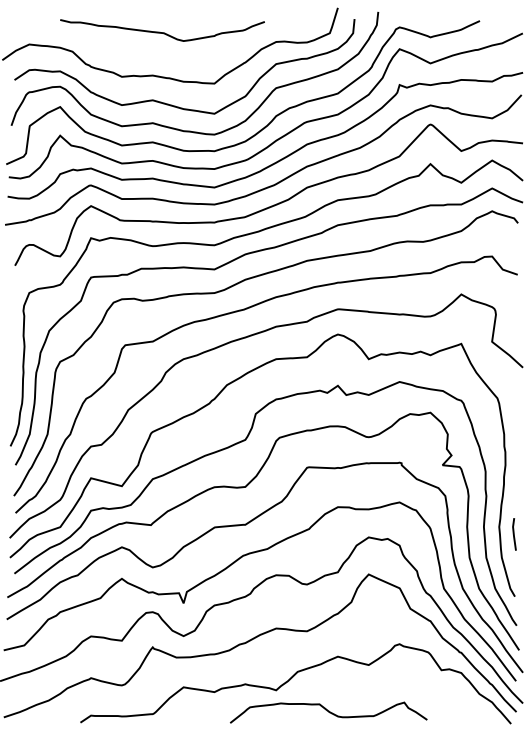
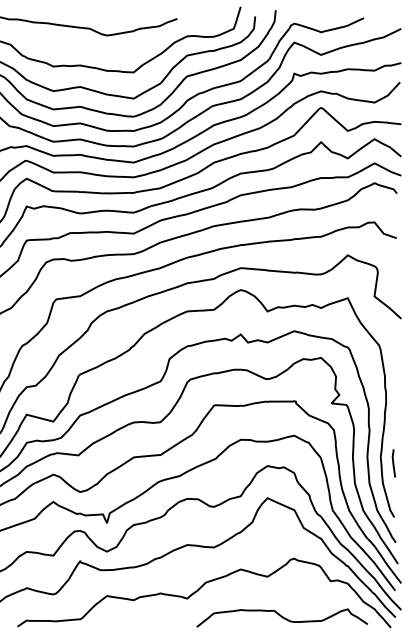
curve: (328, 712) -> (282, 617), moved

